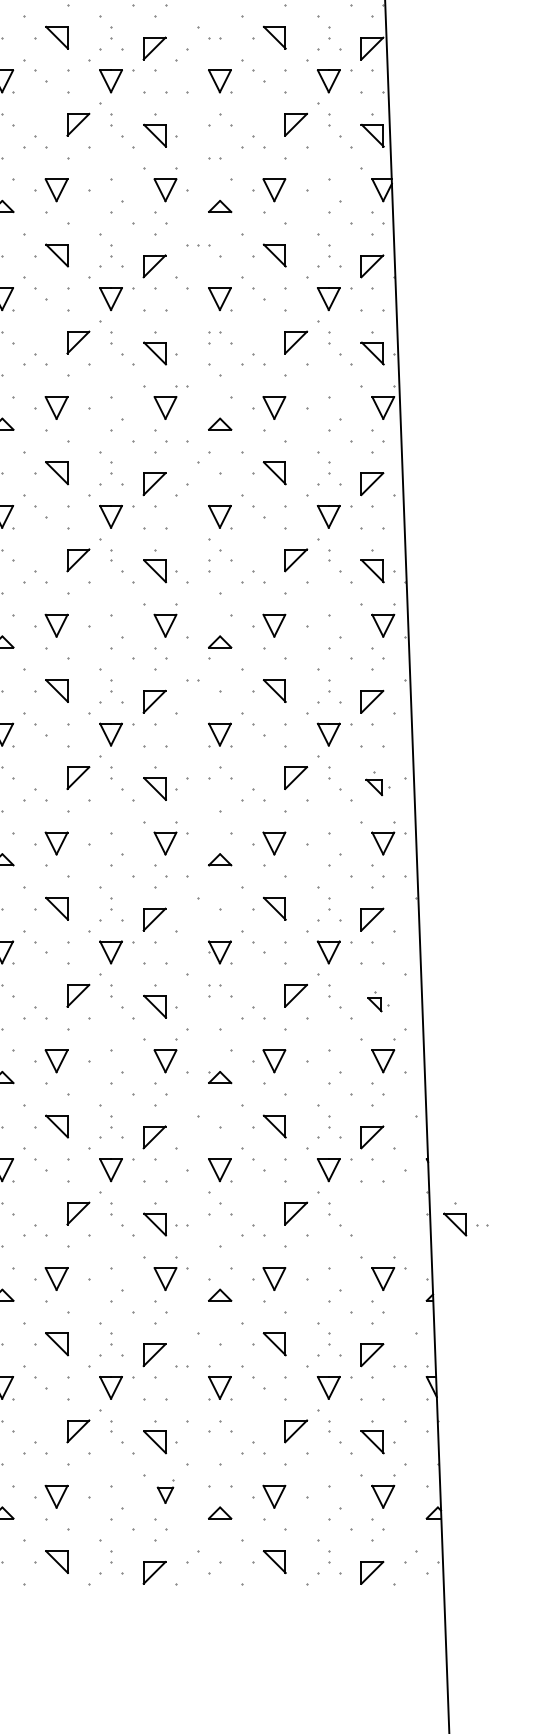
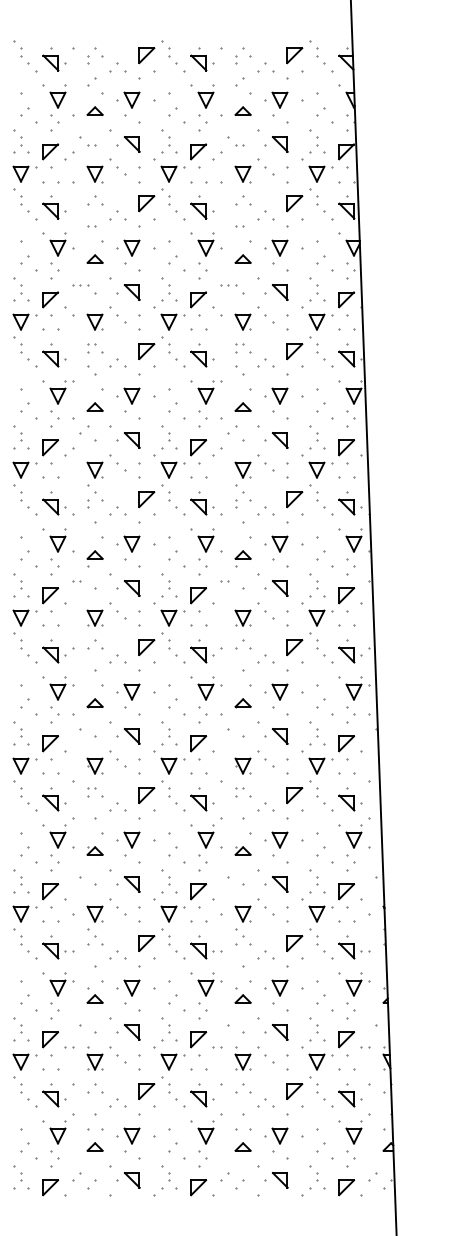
part: (378, 783) -> (350, 651), size x1.43
part: (378, 1001) -> (350, 799), size x1.67
part: (466, 1219) -> (354, 947), moved
part: (164, 1491) -> (205, 1132), size x1.43

